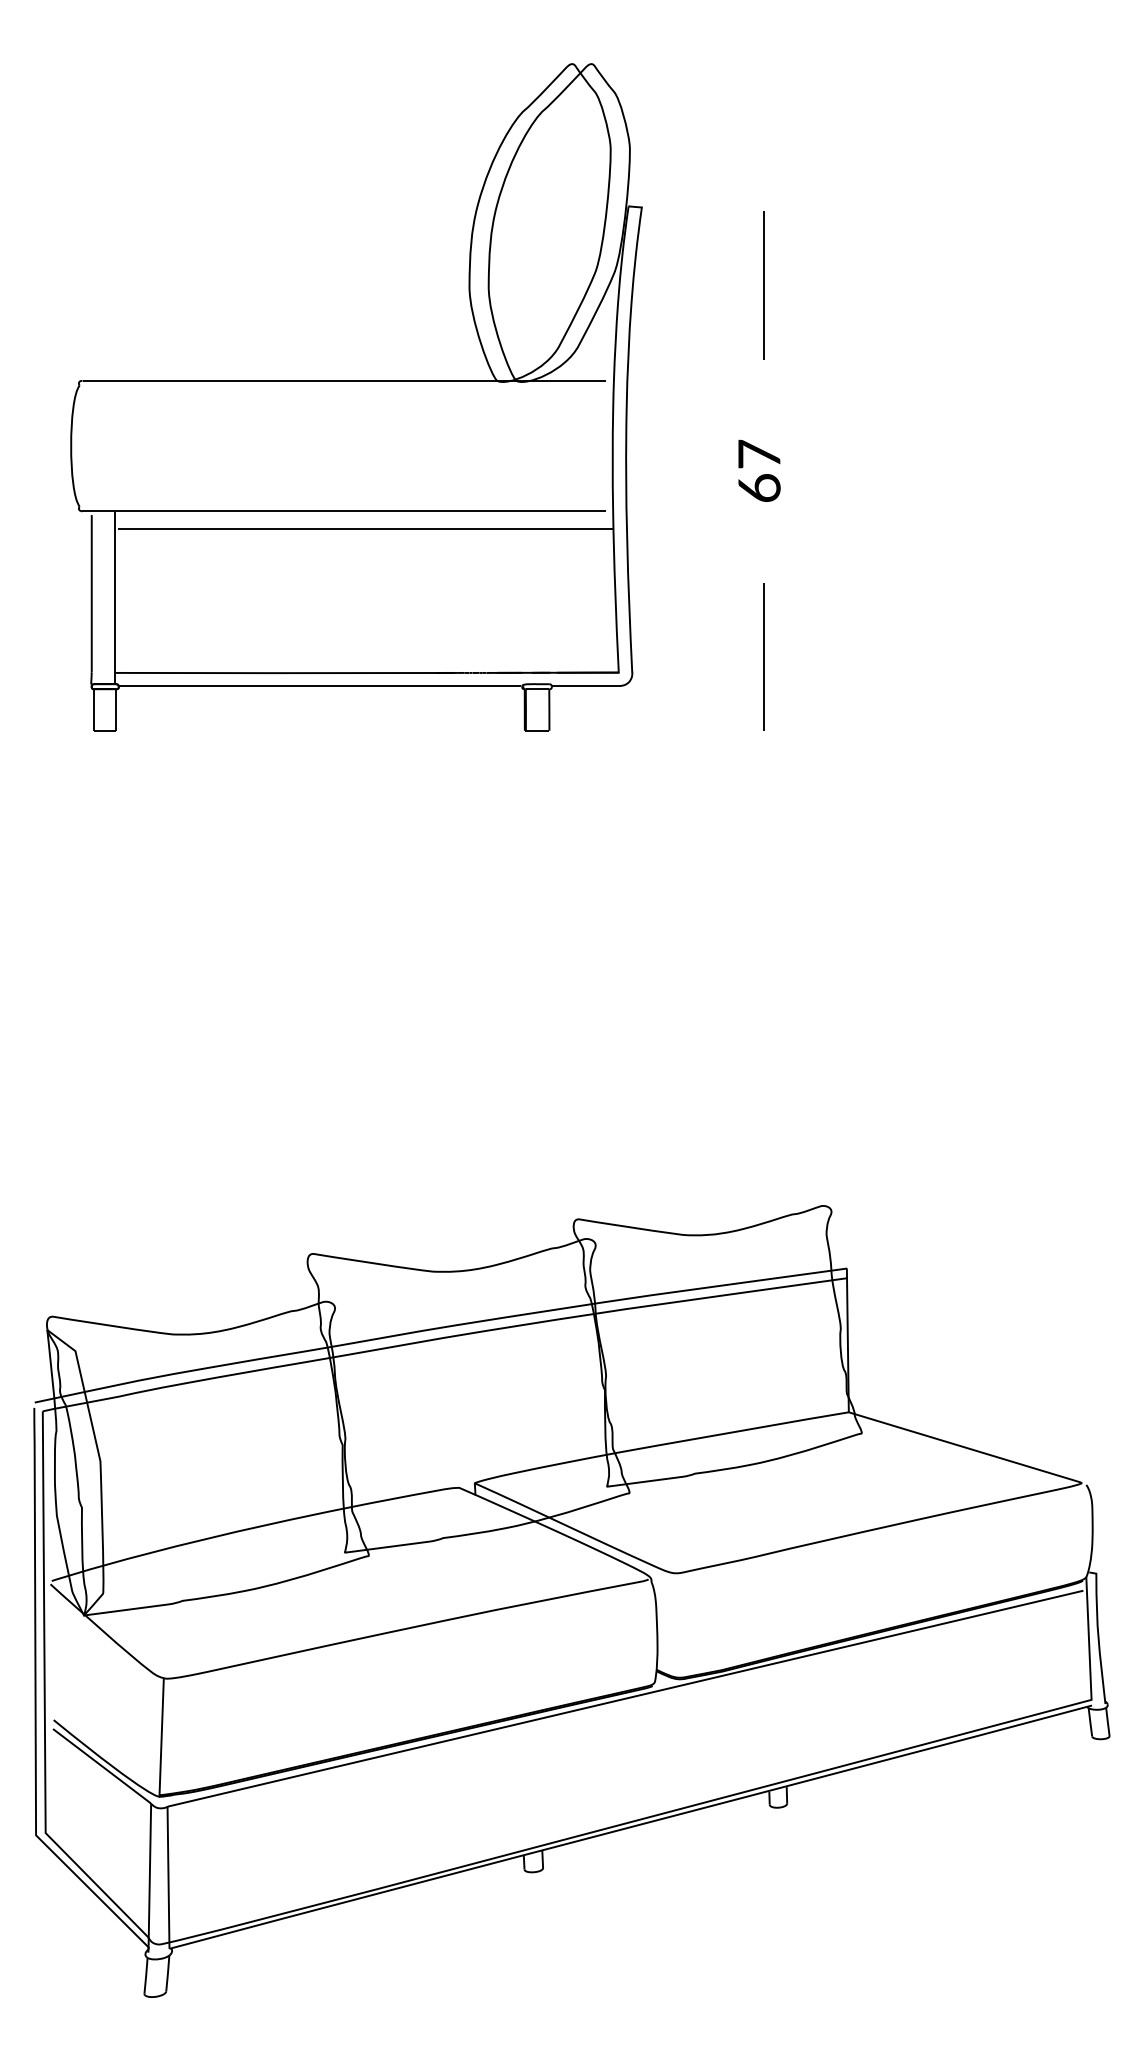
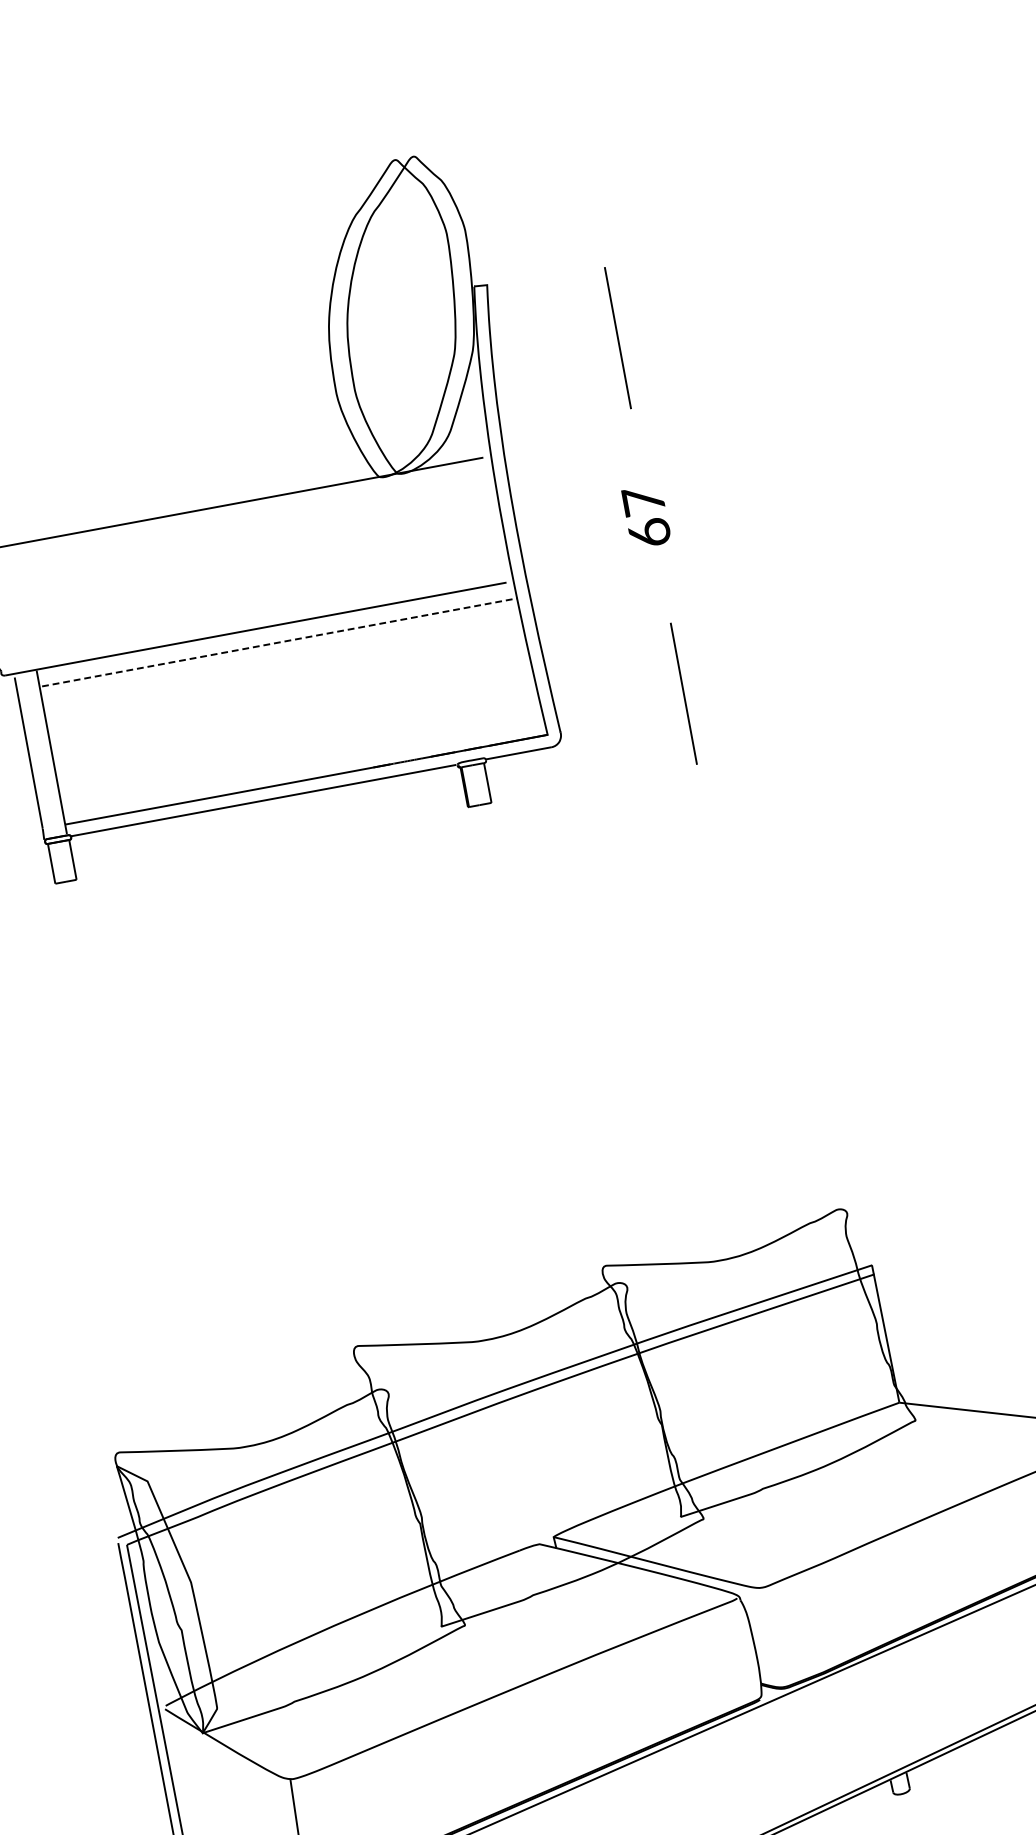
line: (366, 529) -> (280, 642), solid -> dashed

